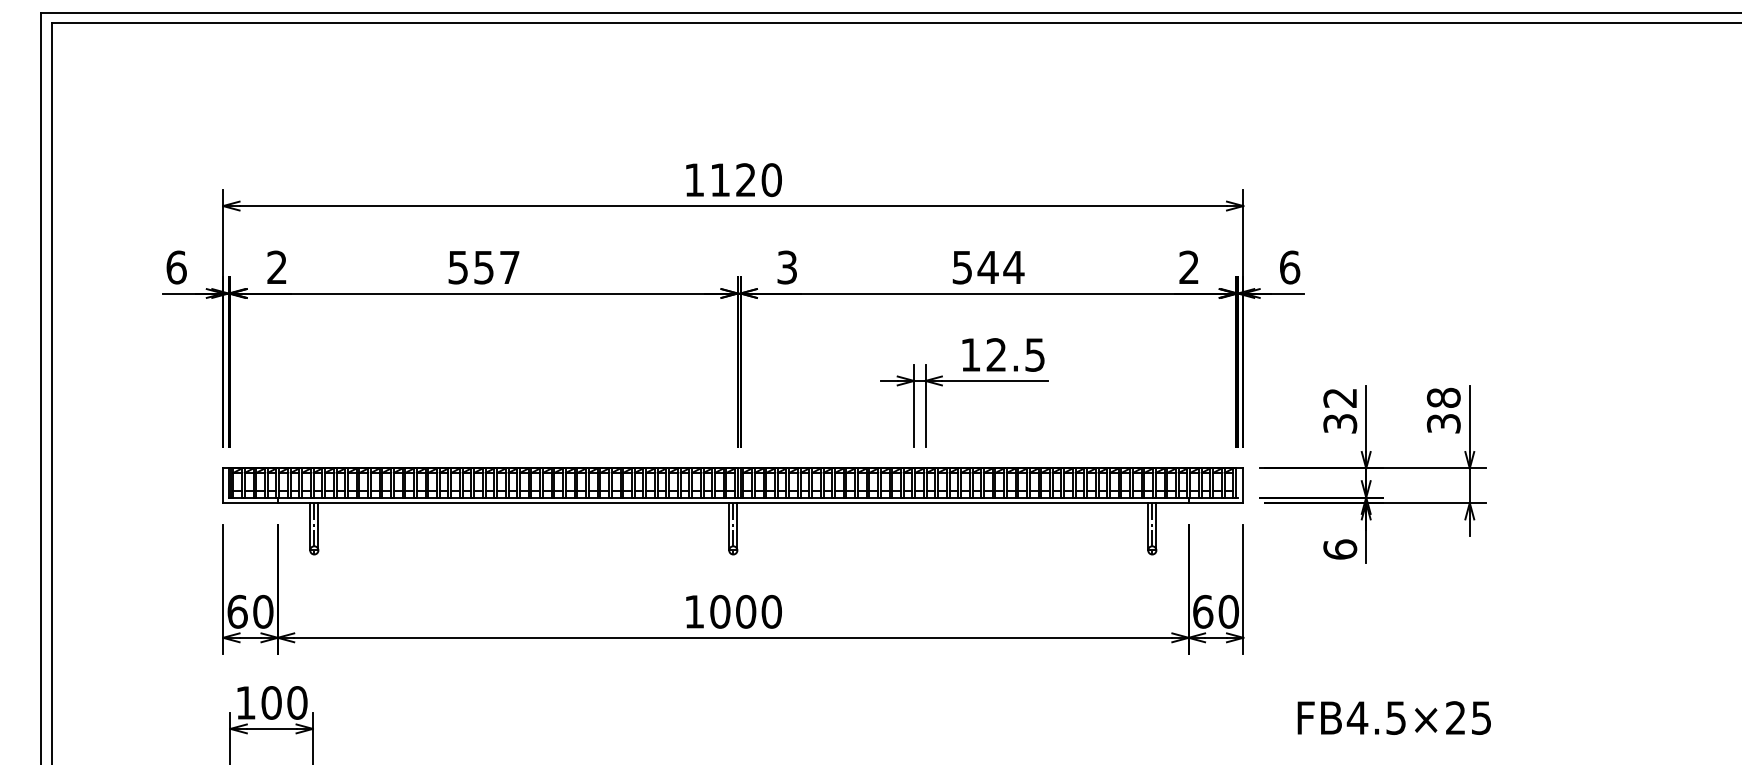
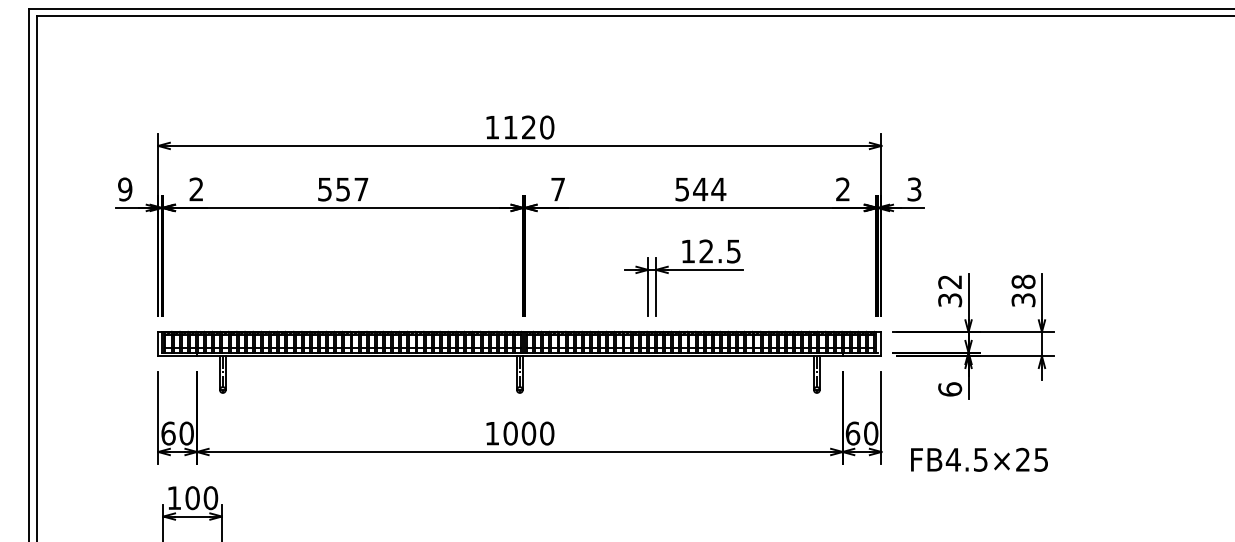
text: (176, 267) -> (125, 189), 6 -> 9
text: (786, 267) -> (557, 189), 3 -> 7
text: (1289, 267) -> (914, 189), 6 -> 3
text: (1394, 717) -> (979, 459), moved

